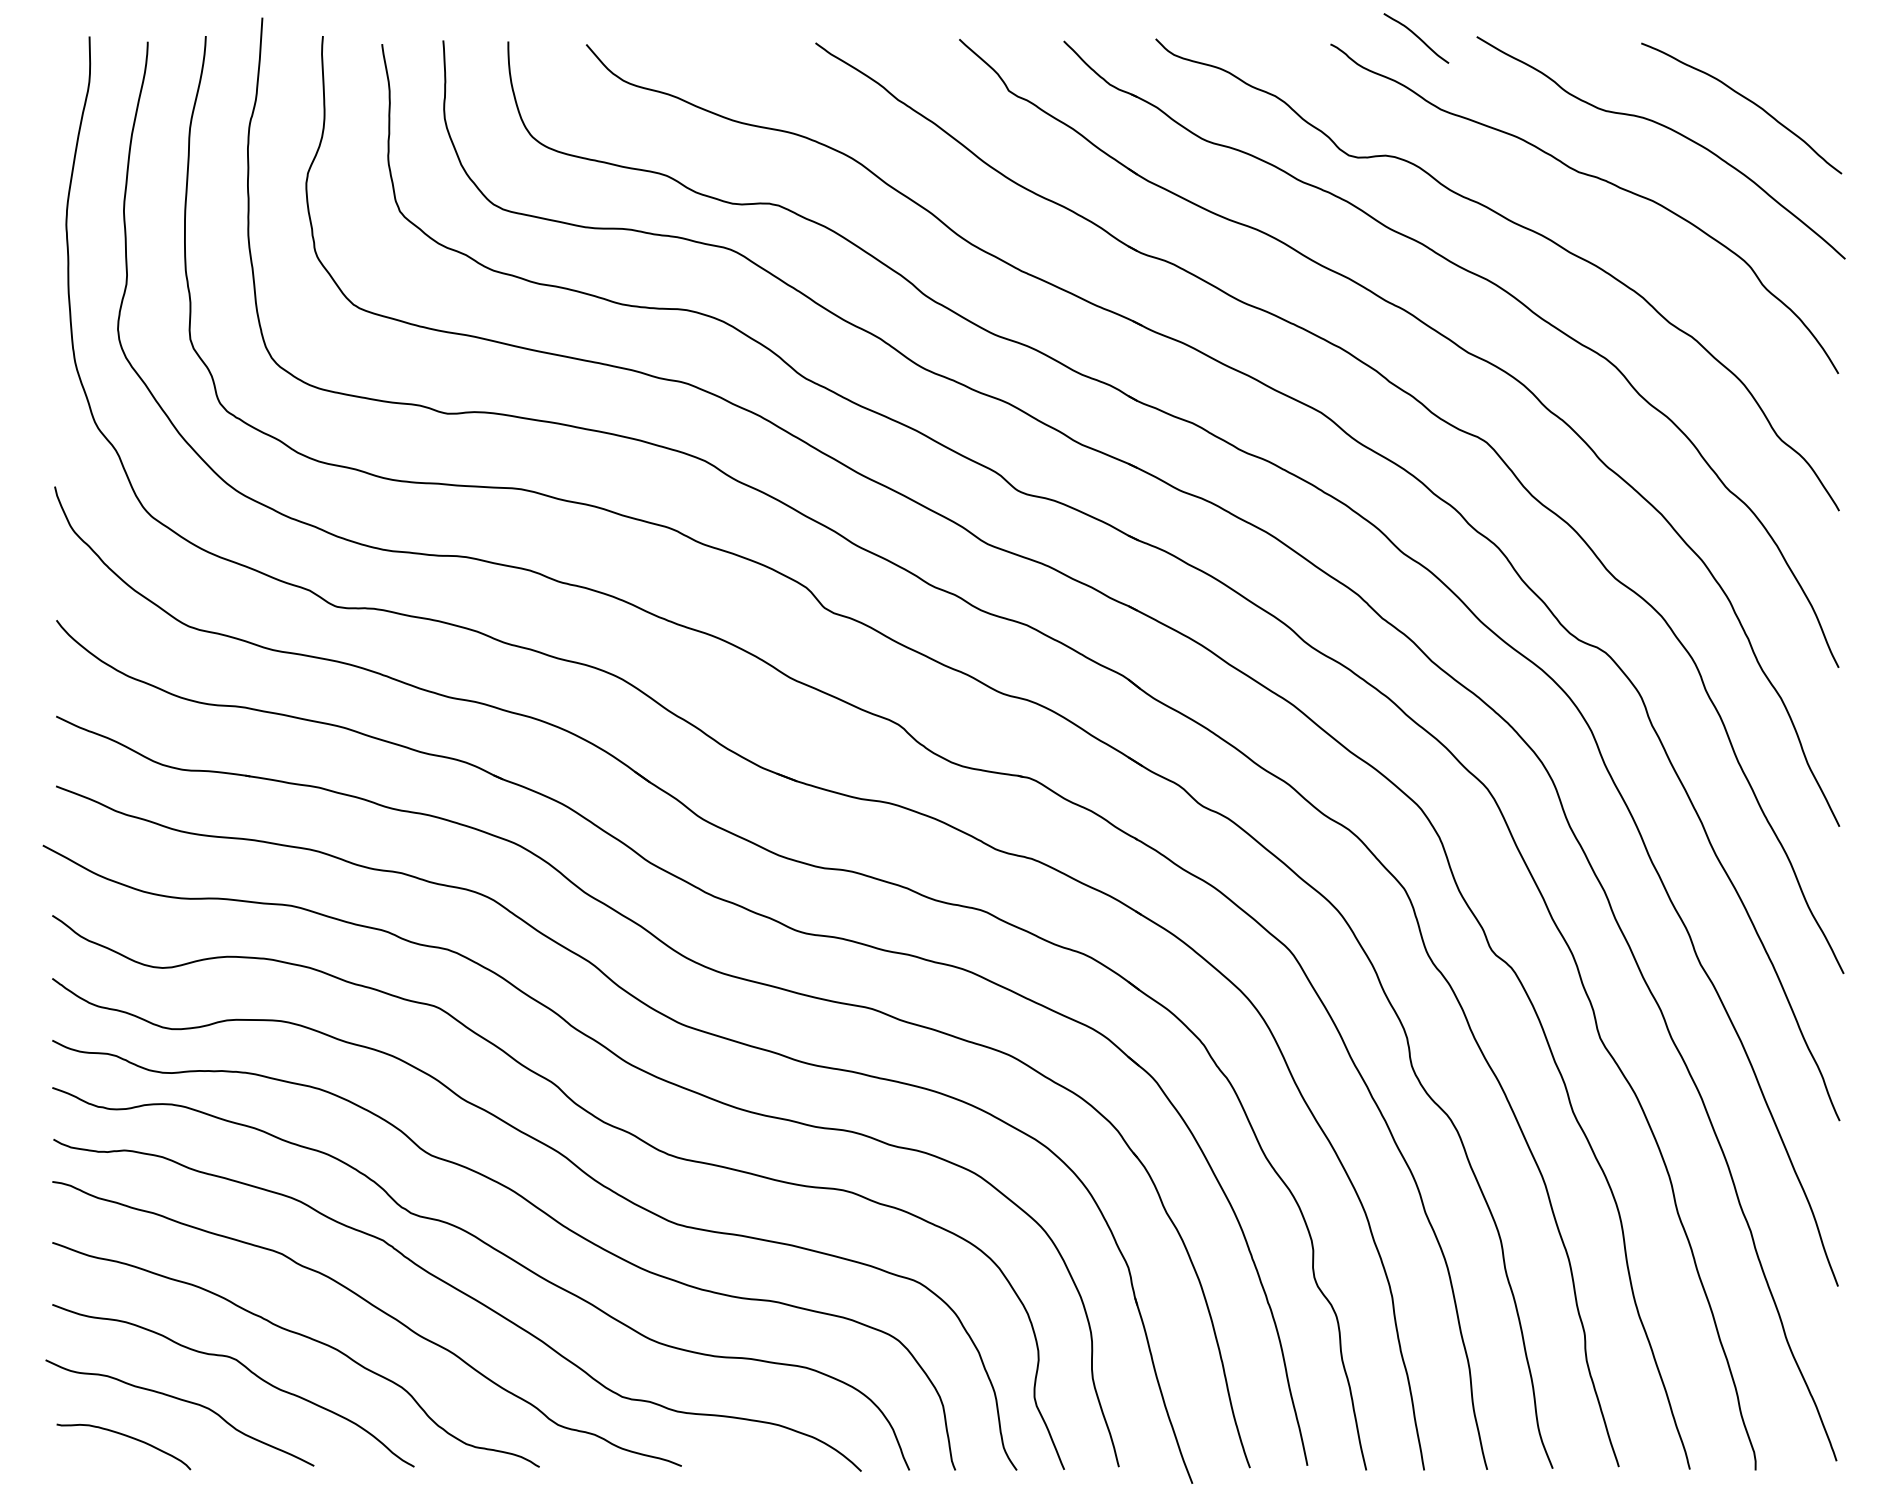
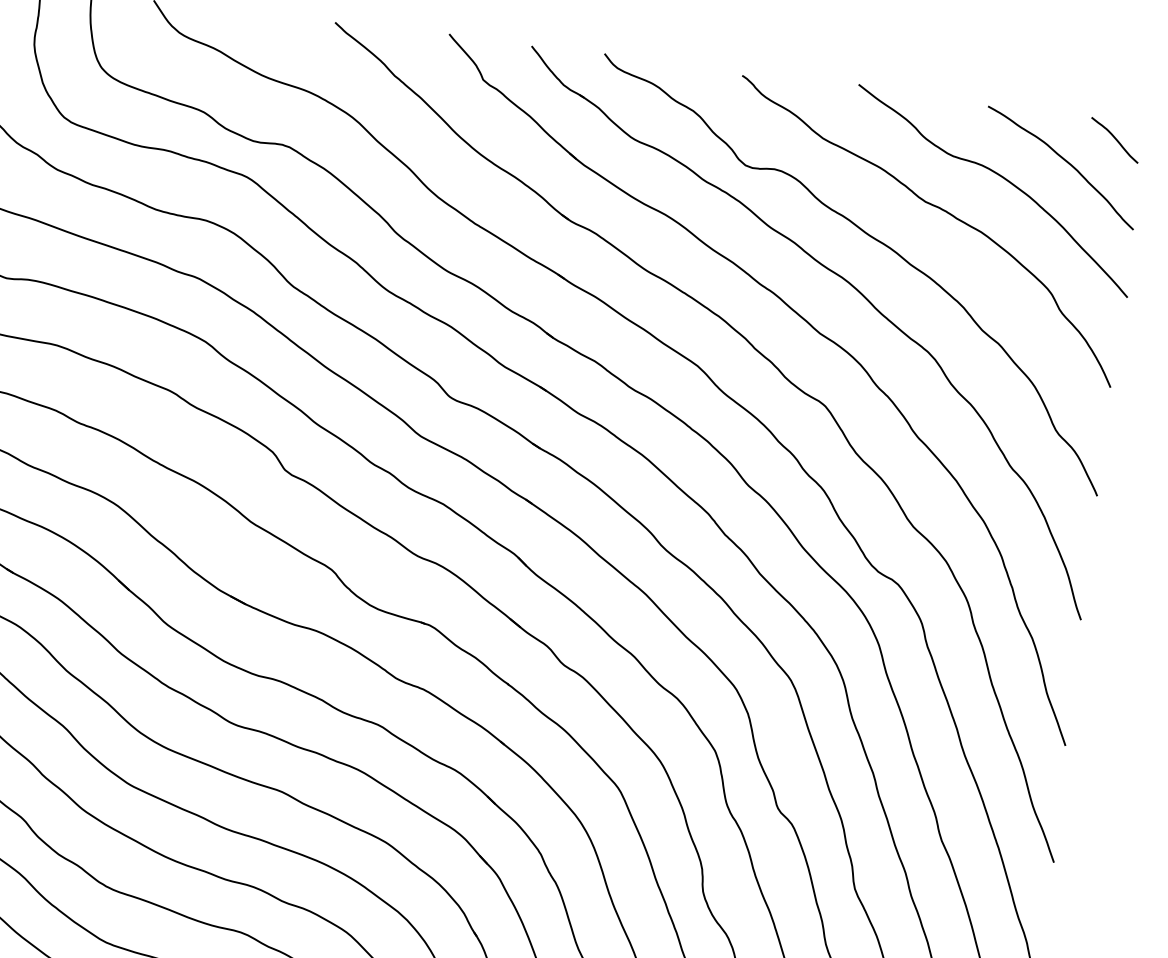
curve: (1417, 37) -> (1115, 139), moved

